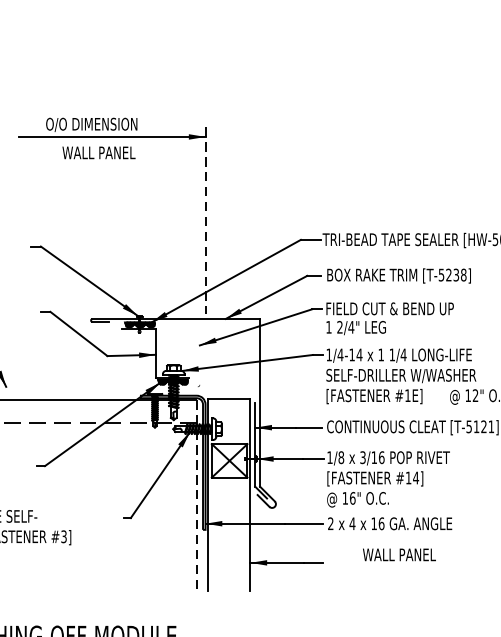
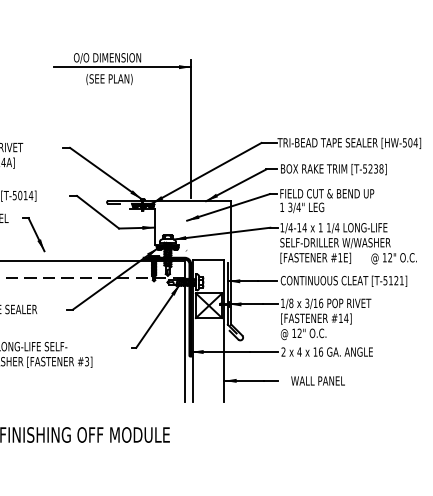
text: (98, 153) -> (112, 79), WALL PANEL -> (SEE PLAN)
line: (205, 220) -> (191, 128), dashed -> solid
text: (340, 327) -> (290, 207), 2/4" -> 3/4"
line: (196, 495) -> (184, 331), dashed -> solid
text: (352, 498) -> (299, 333), 16" -> 12"
text: (398, 554) -> (317, 380), moved

